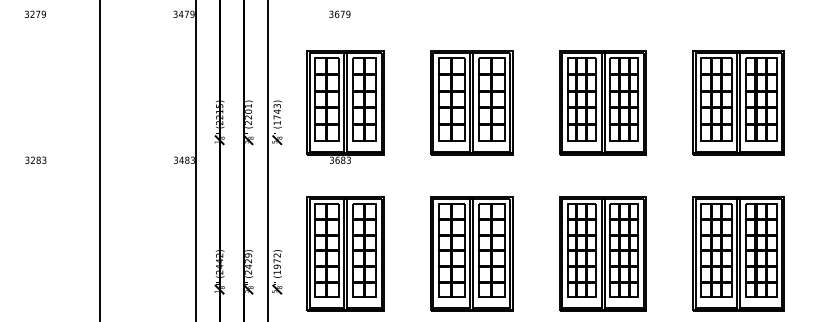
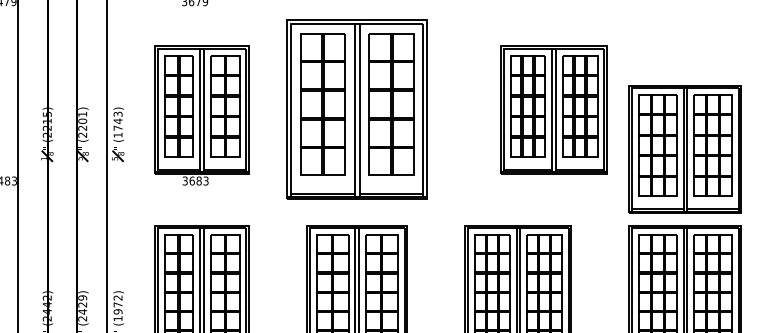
part: (471, 102) -> (356, 109), size x1.4
part: (602, 102) -> (553, 109), moved
part: (738, 102) -> (684, 149), moved

